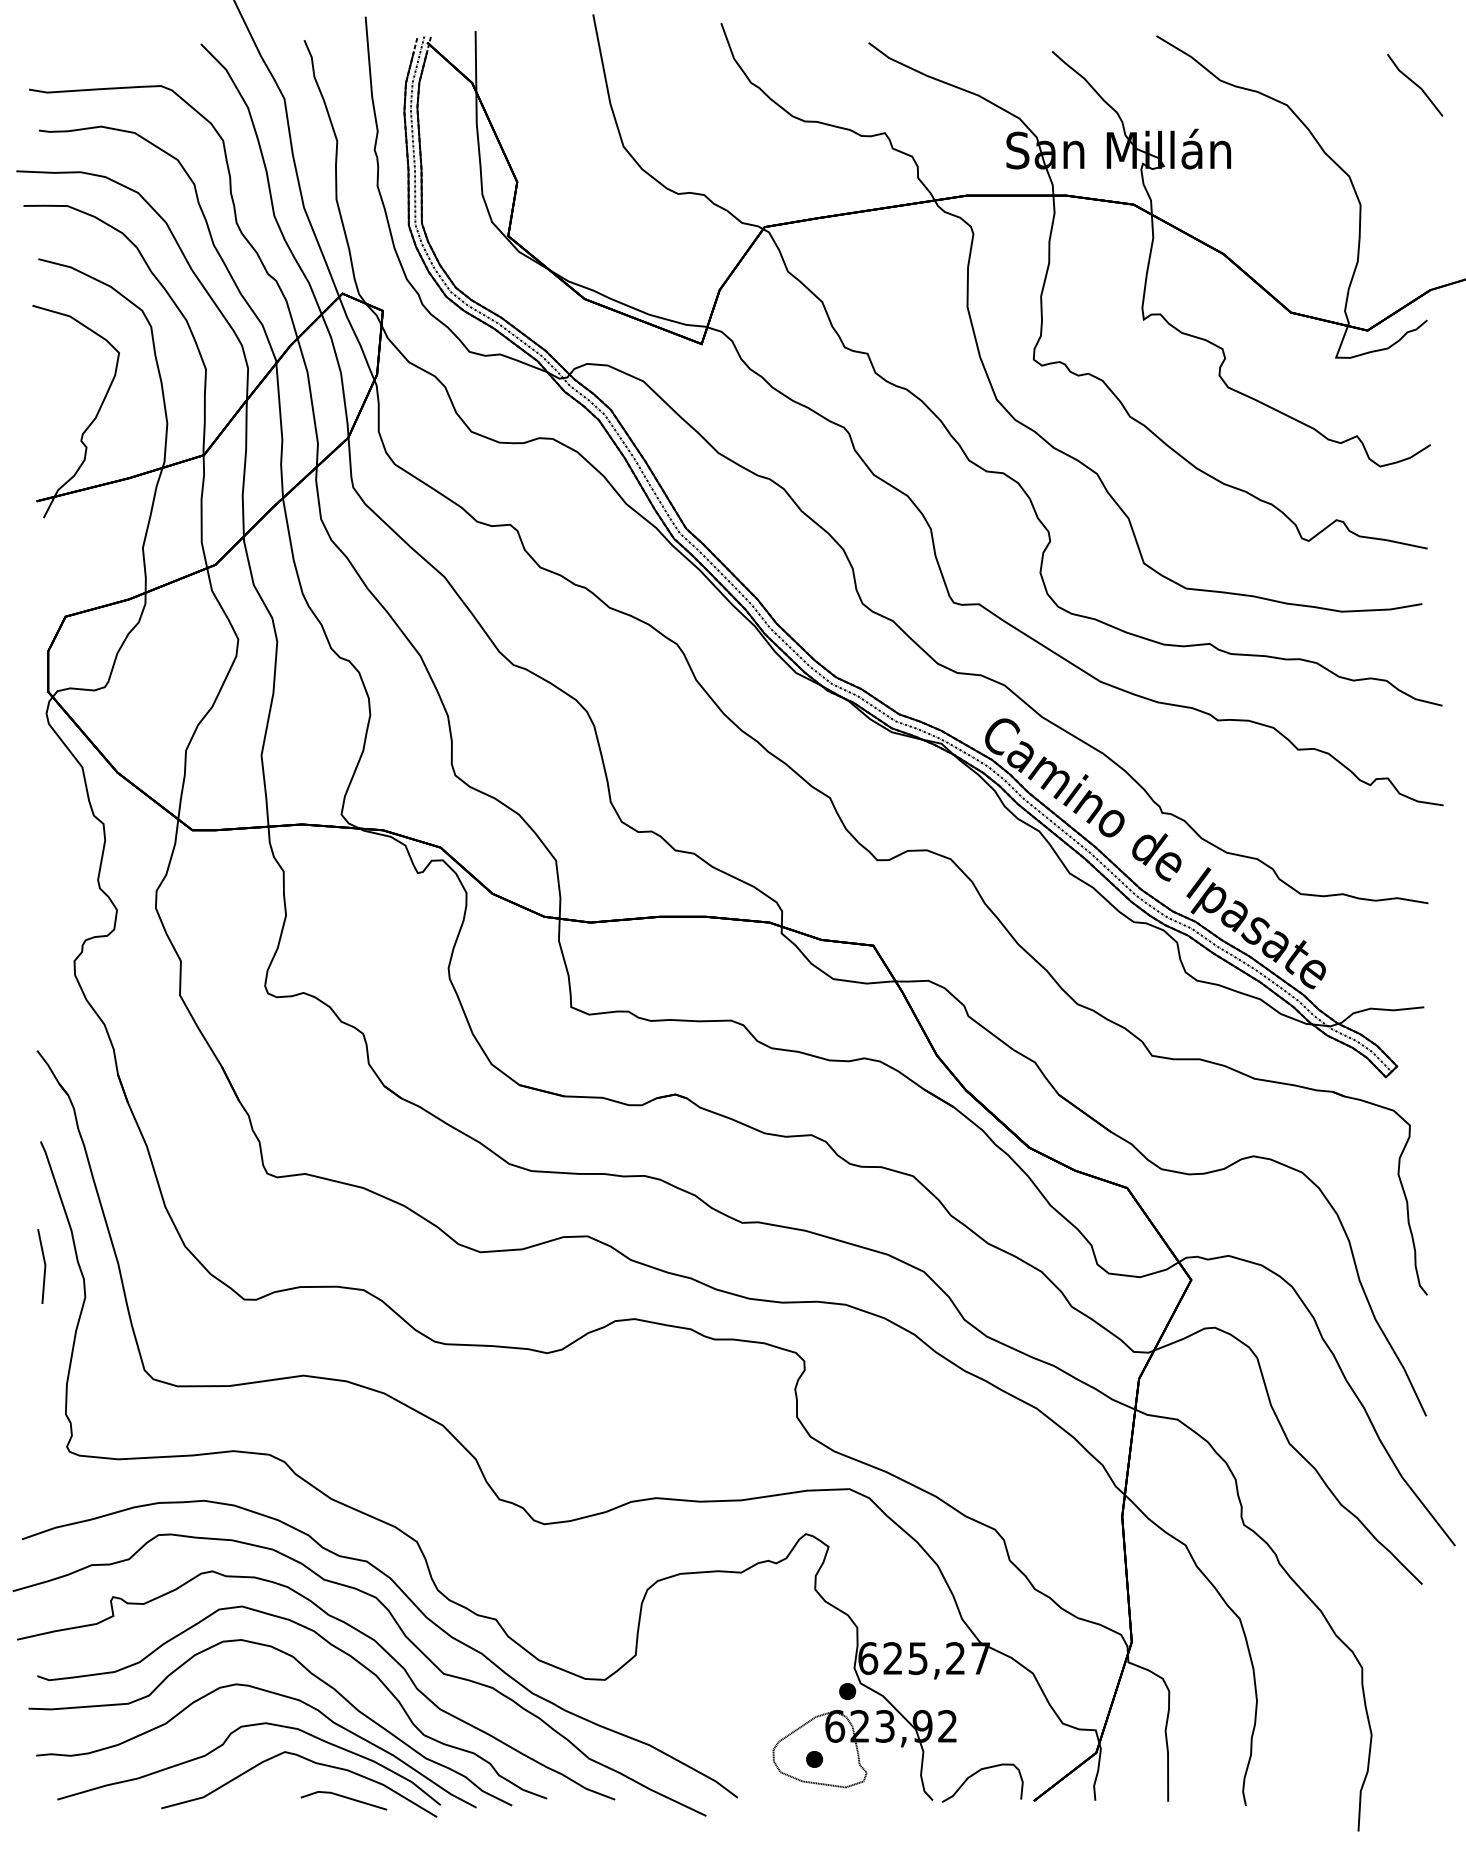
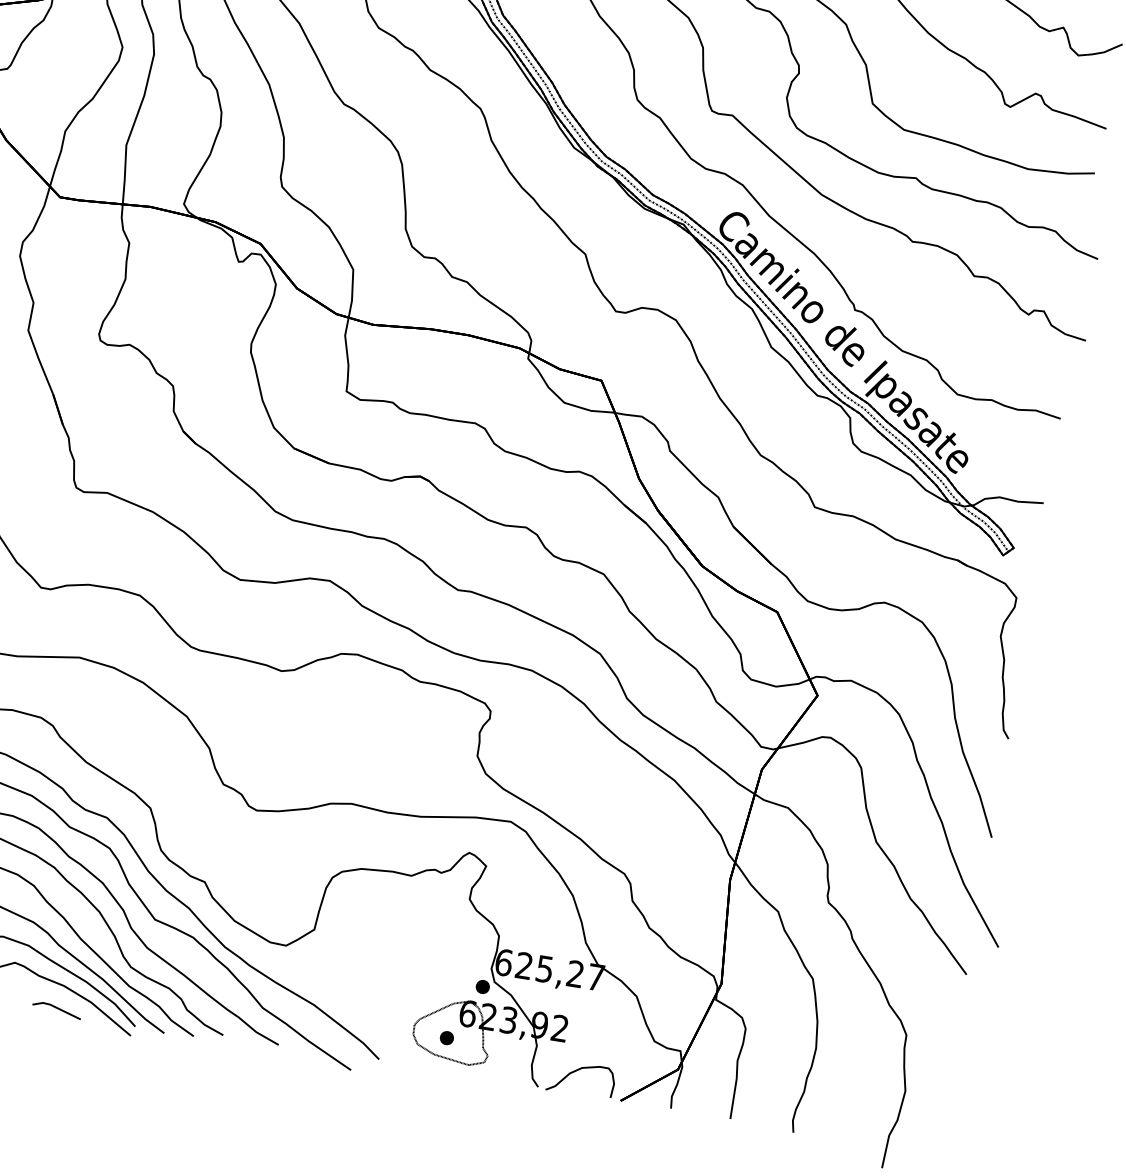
part: (343, 1800) -> (56, 1010), size x0.7

